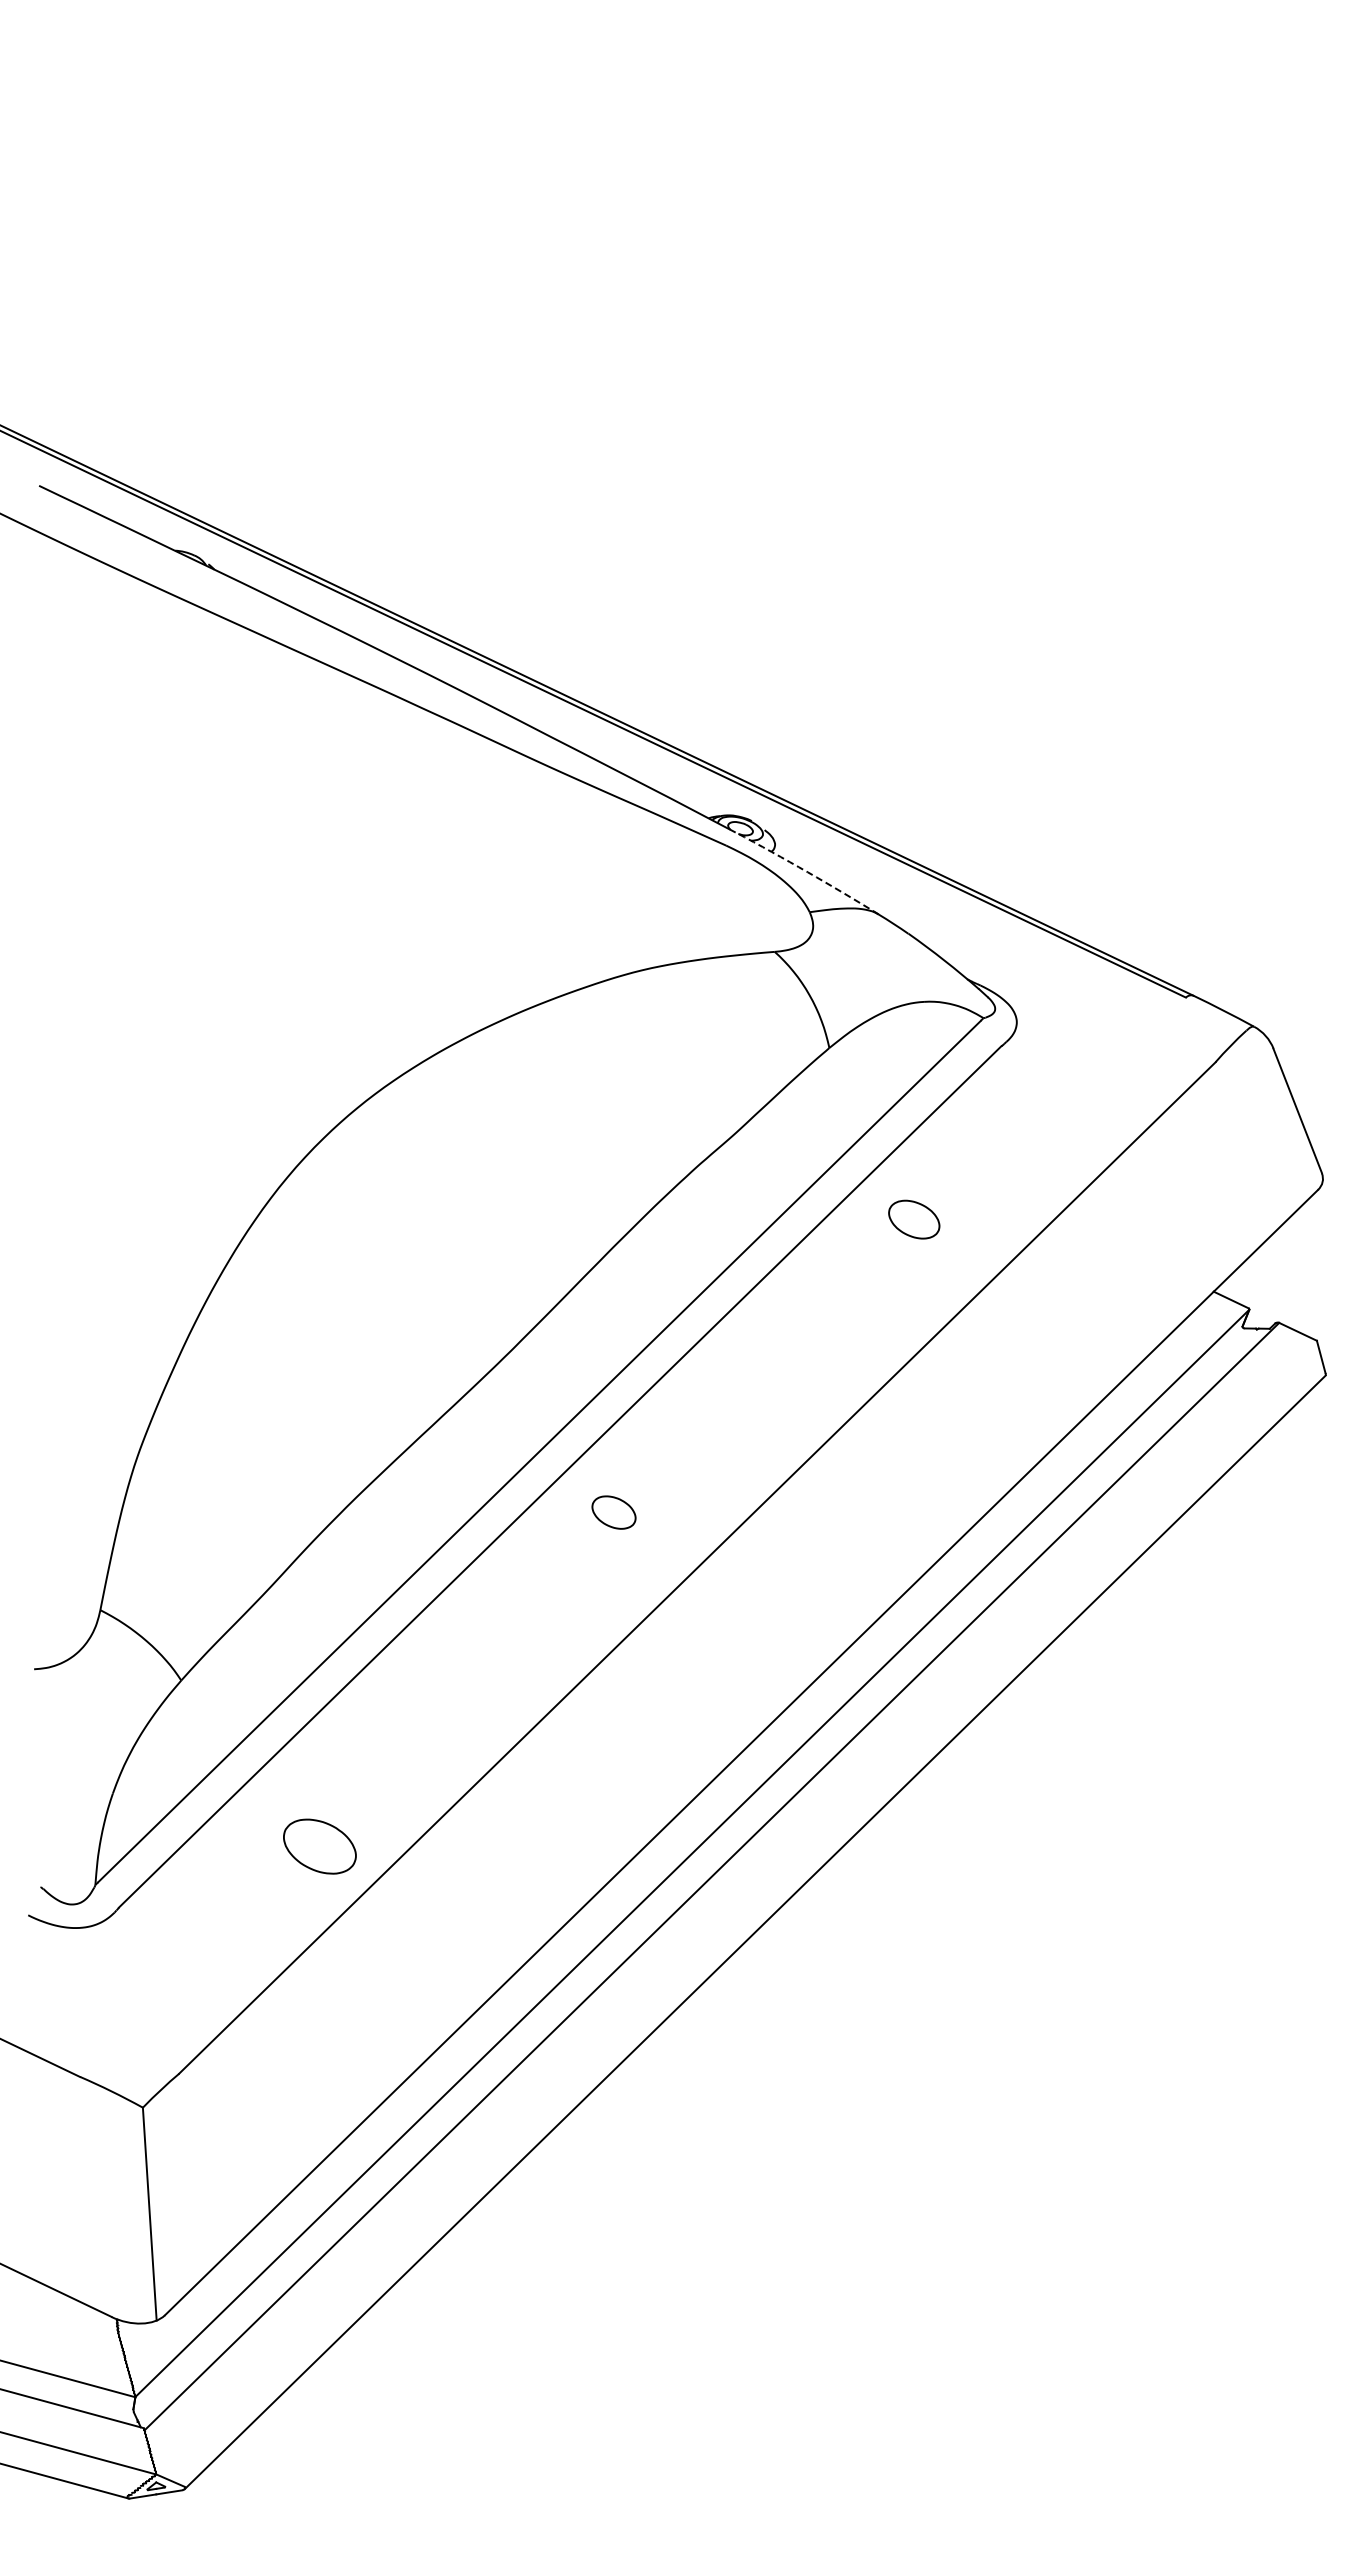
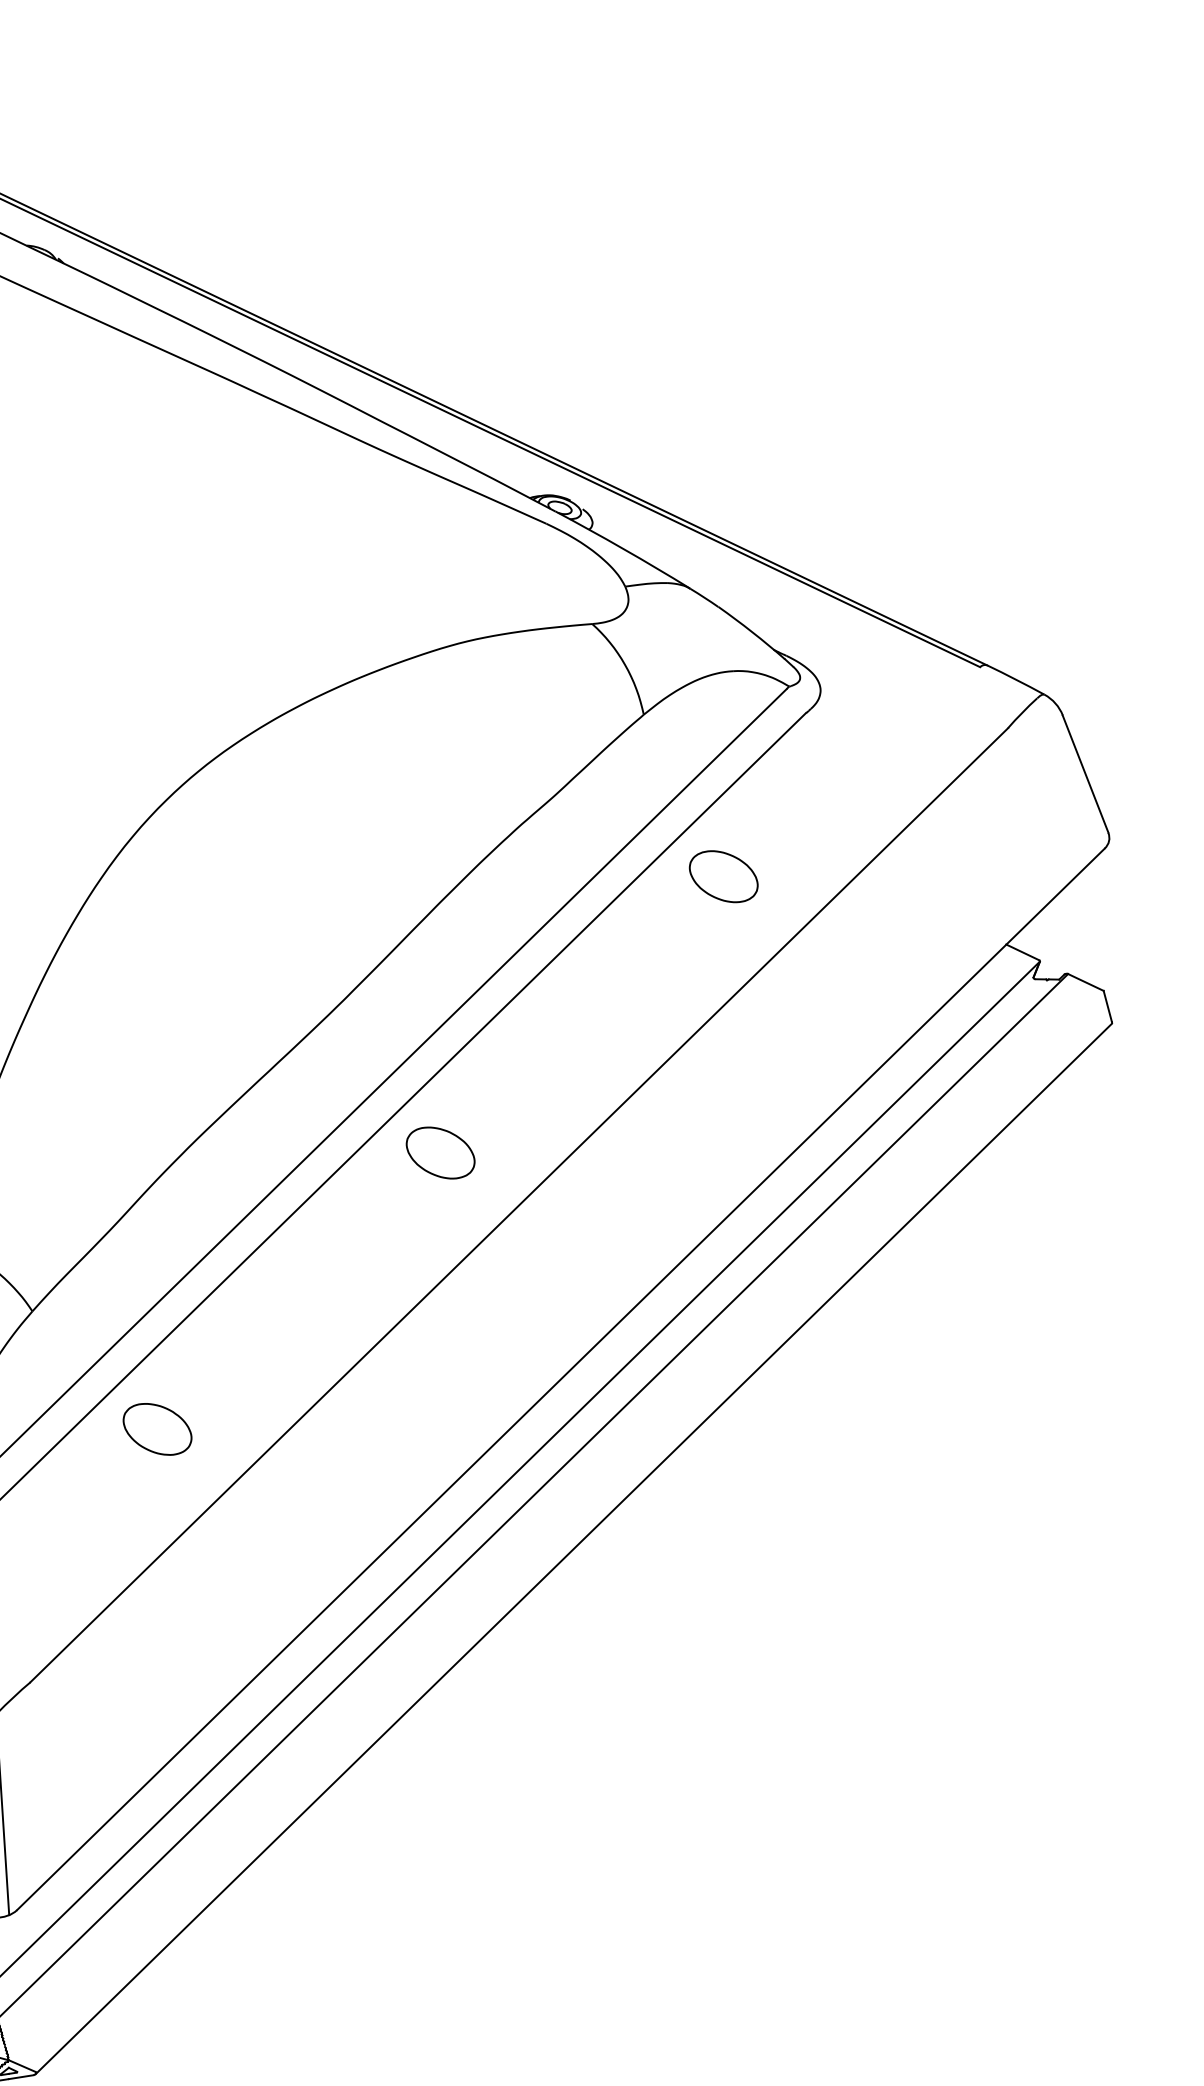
arc: (807, 872) -> (623, 549), dashed -> solid
part: (914, 1219) -> (724, 876), size x1.43
part: (613, 1512) -> (440, 1152), size x1.67
part: (319, 1846) -> (157, 1429), moved

